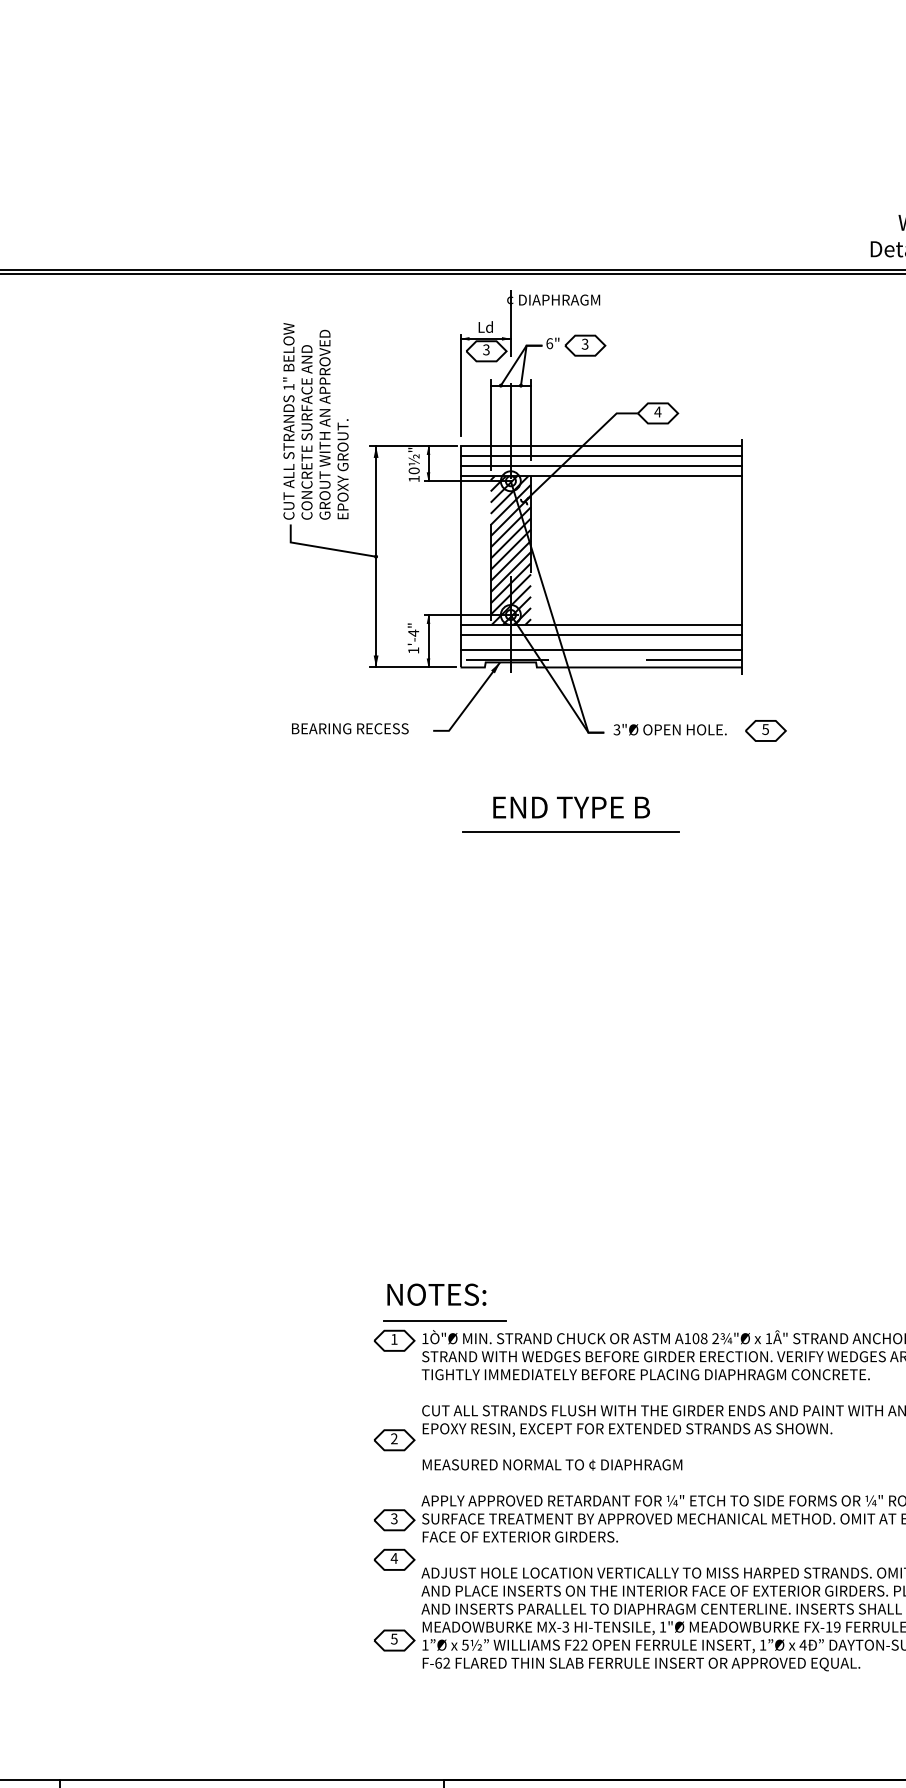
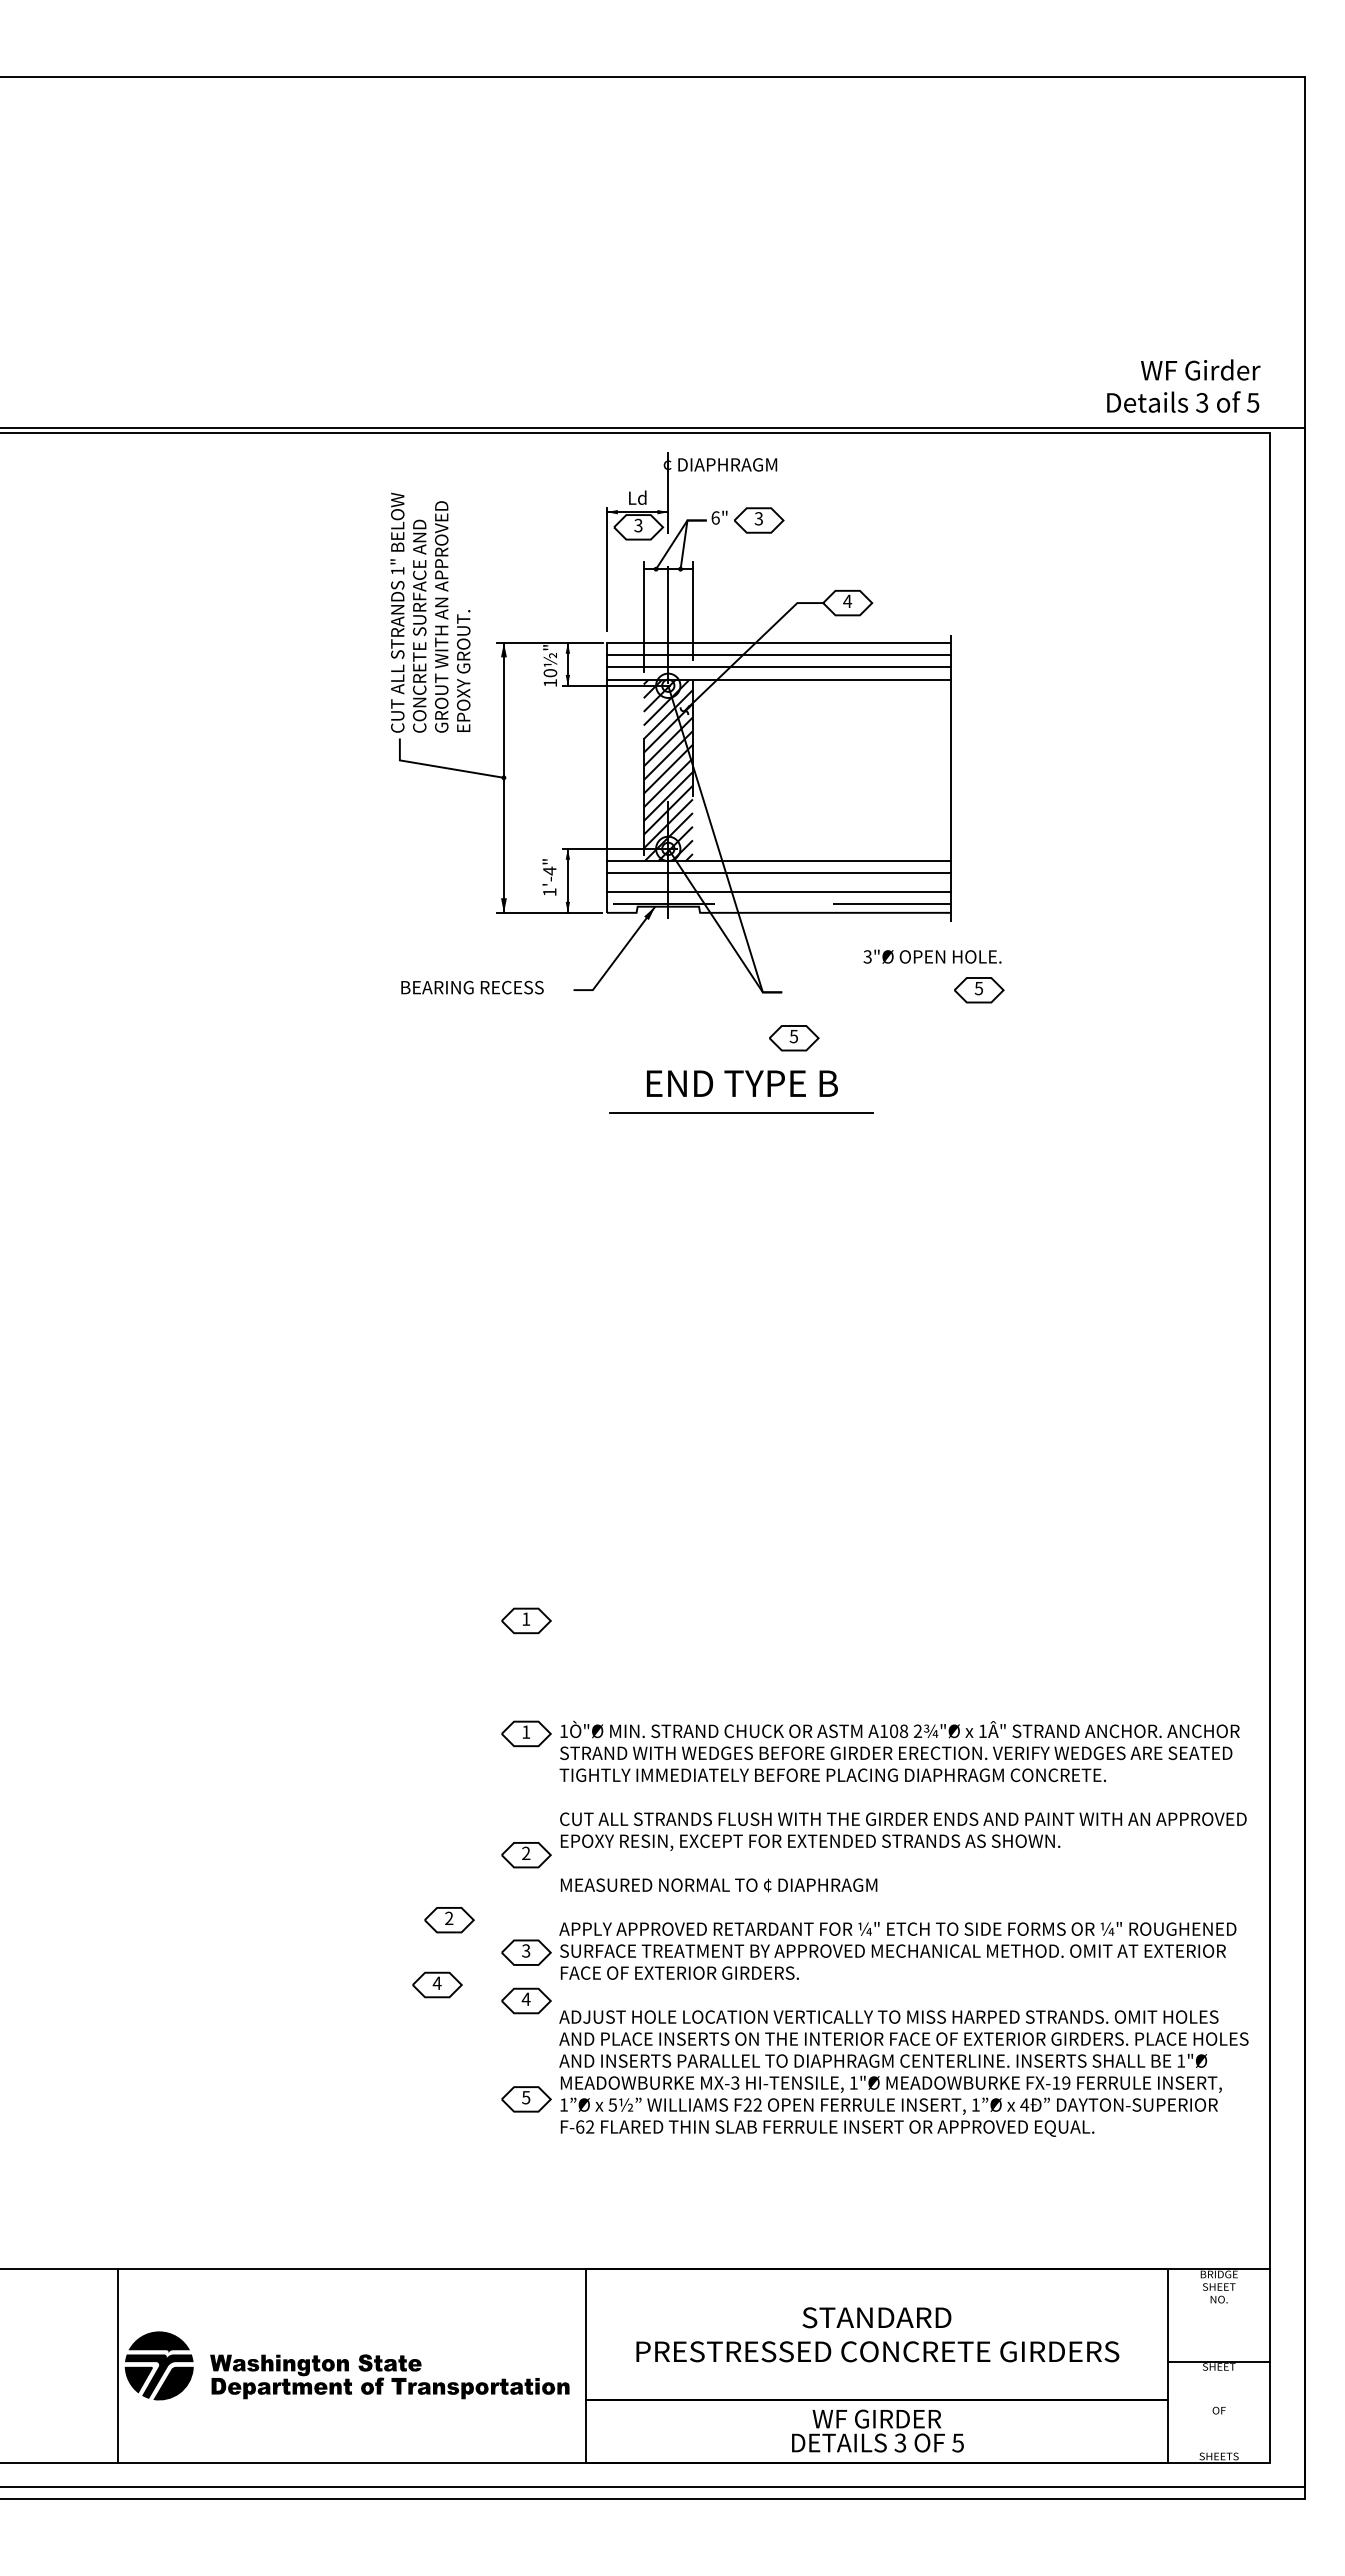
text: (670, 729) -> (932, 956), moved
part: (614, 770) -> (794, 1038), added
part: (394, 1247) -> (526, 1620), added
part: (445, 1301) -> (588, 1686), removed
part: (331, 1493) -> (449, 1920), added
part: (321, 1546) -> (437, 1984), added

